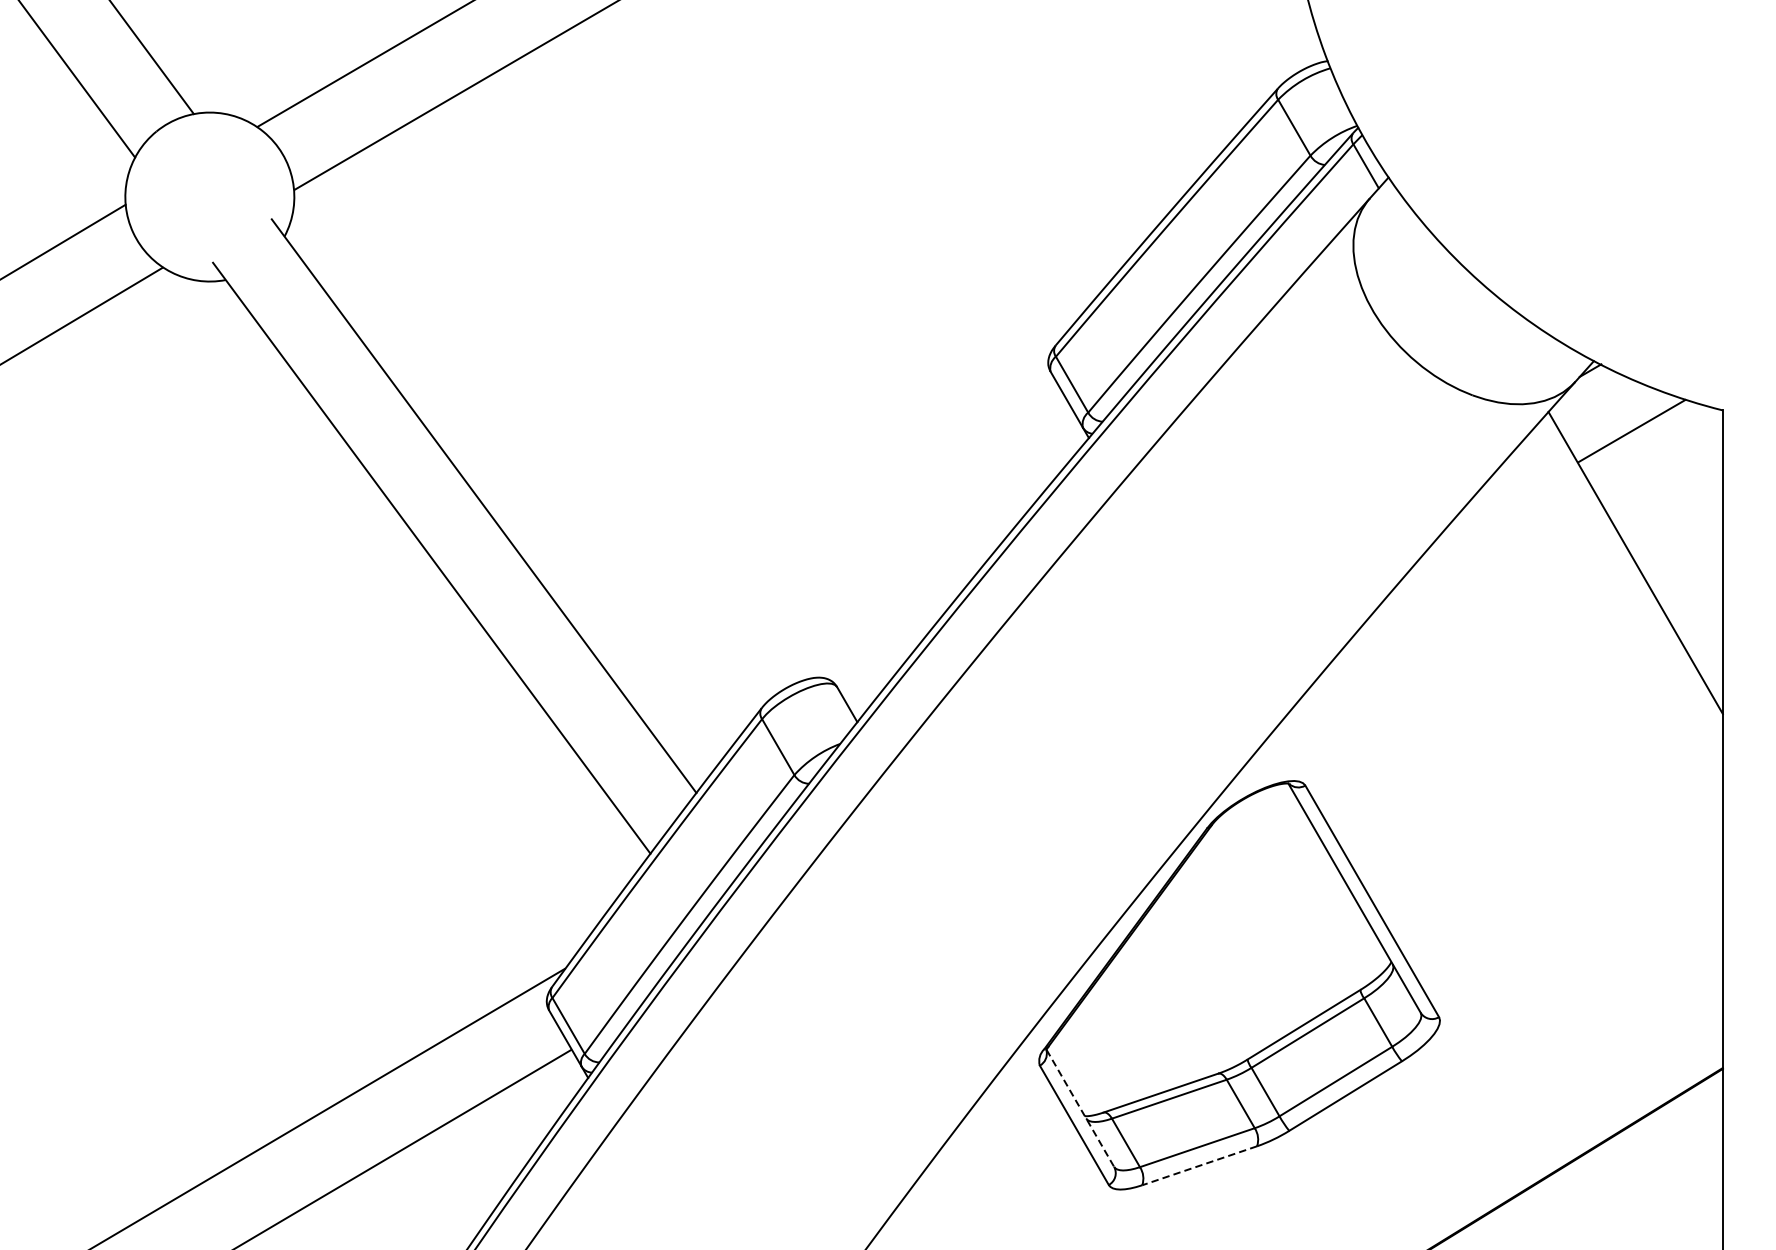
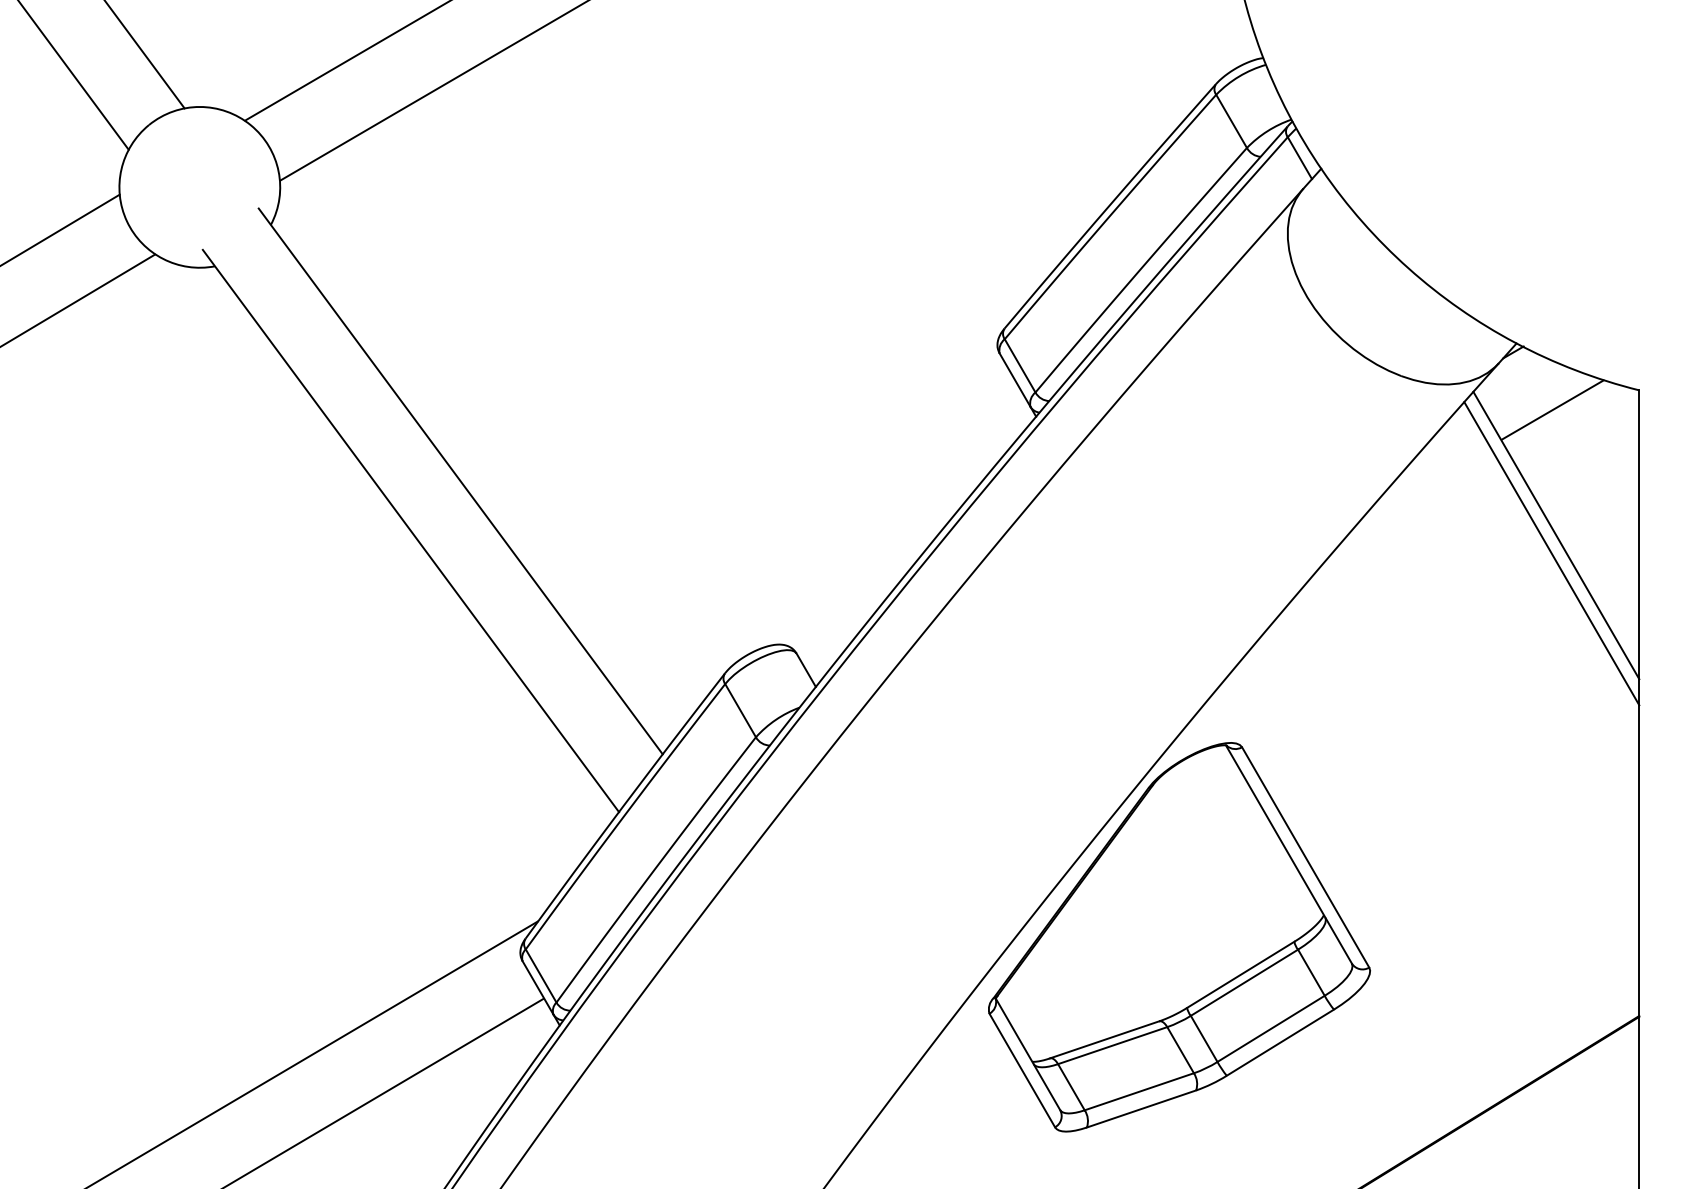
line: (1630, 581) -> (1551, 553), added
line: (1080, 1108) -> (1028, 1054), dashed -> solid
line: (1199, 1165) -> (1141, 1108), dashed -> solid

